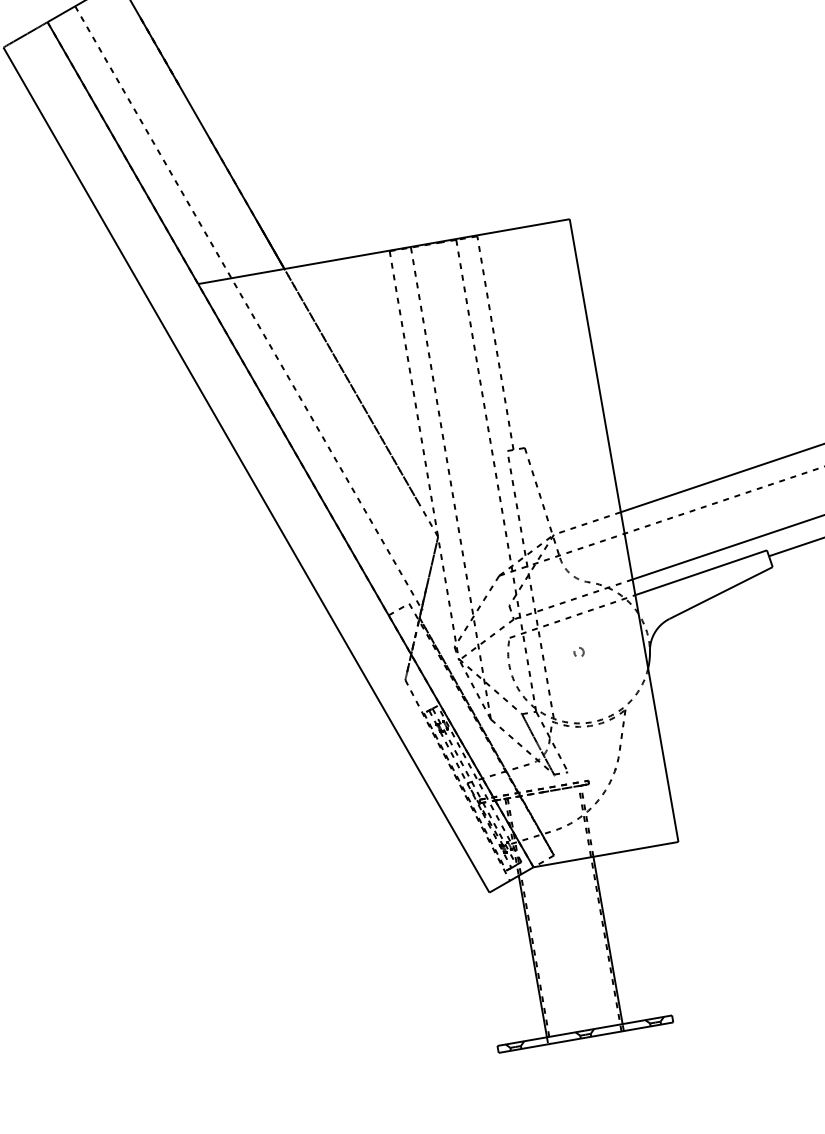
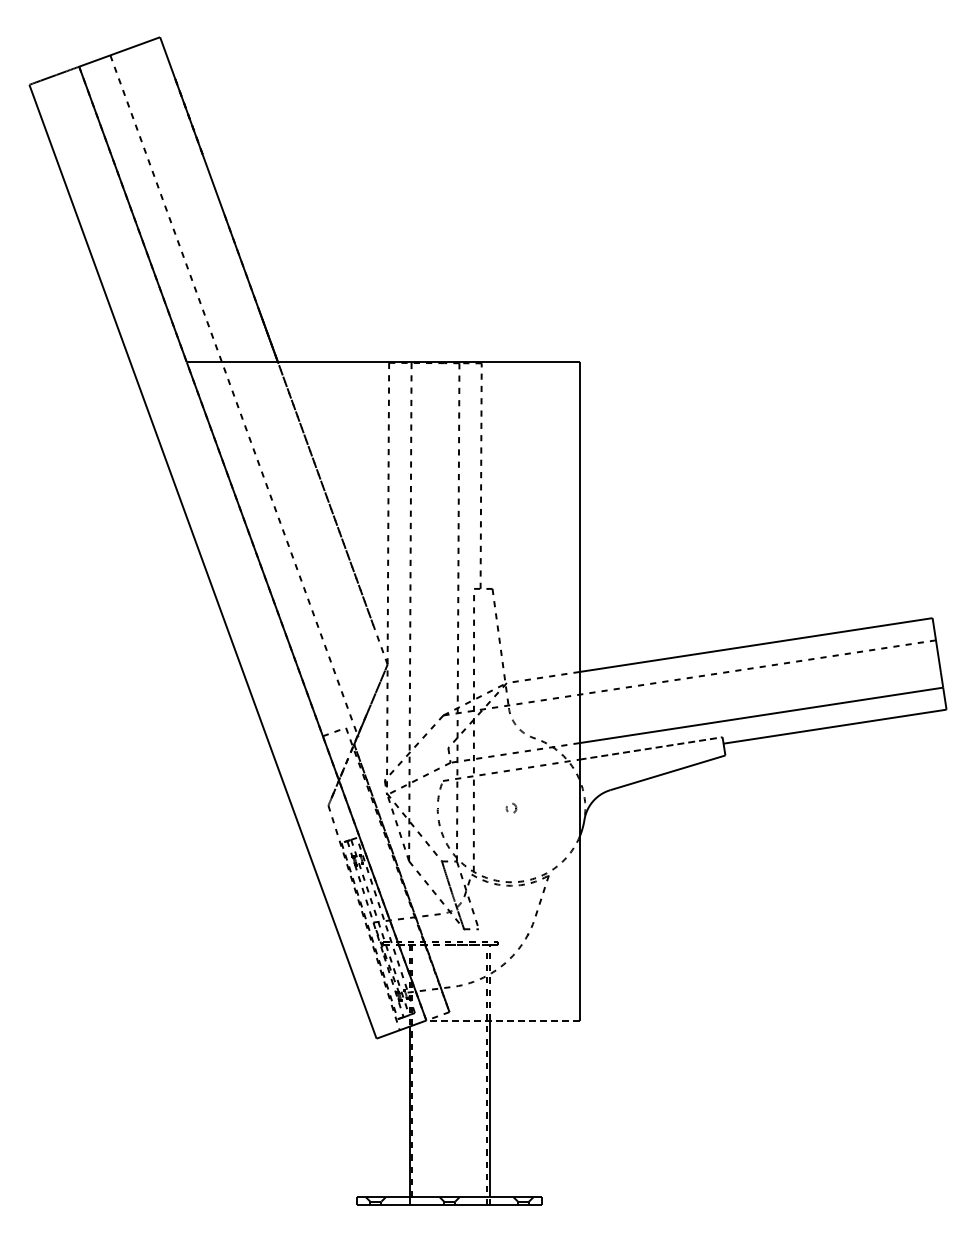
line: (701, 572) -> (651, 748), solid -> dashed
line: (605, 854) -> (502, 1020), solid -> dashed

